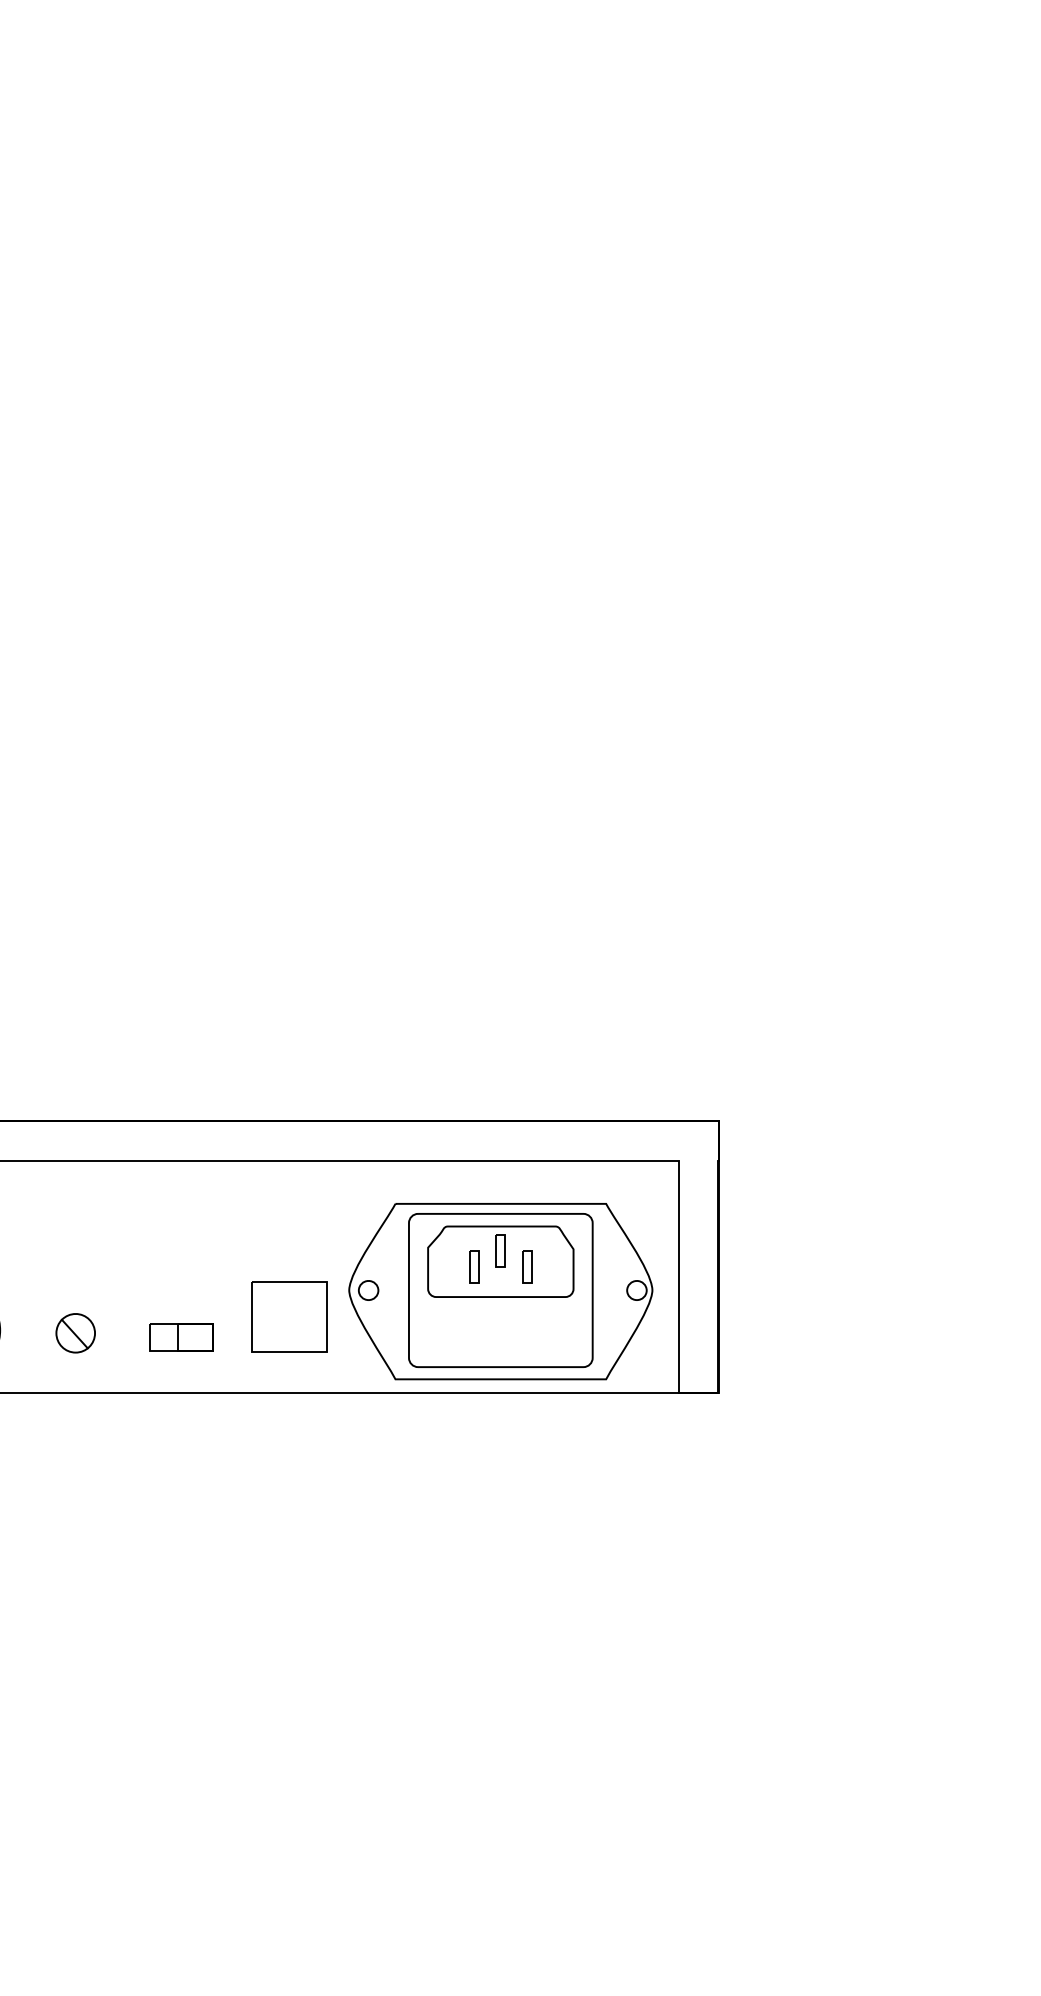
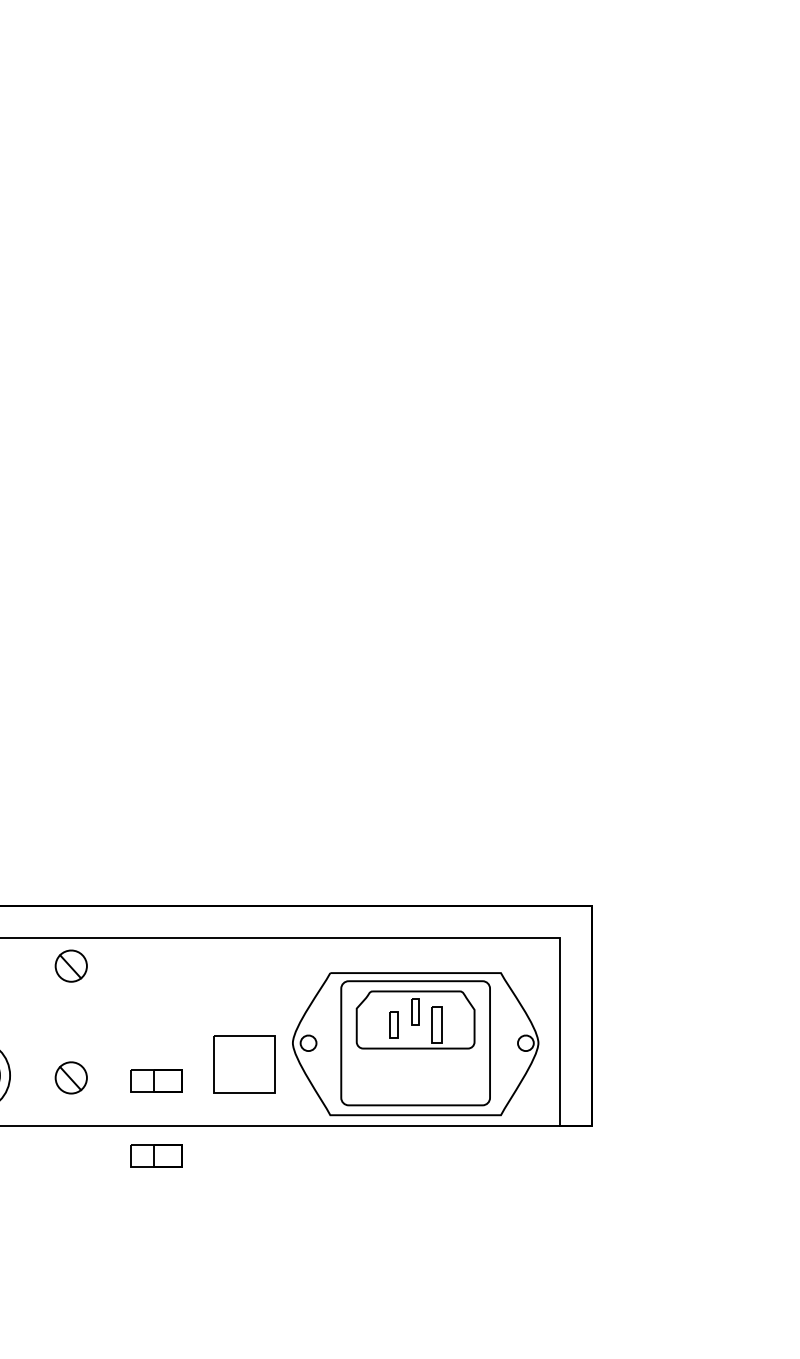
part: (75, 1195) -> (71, 966), added
part: (527, 1266) -> (437, 1023), size x1.4
part: (181, 1429) -> (156, 1155), added

